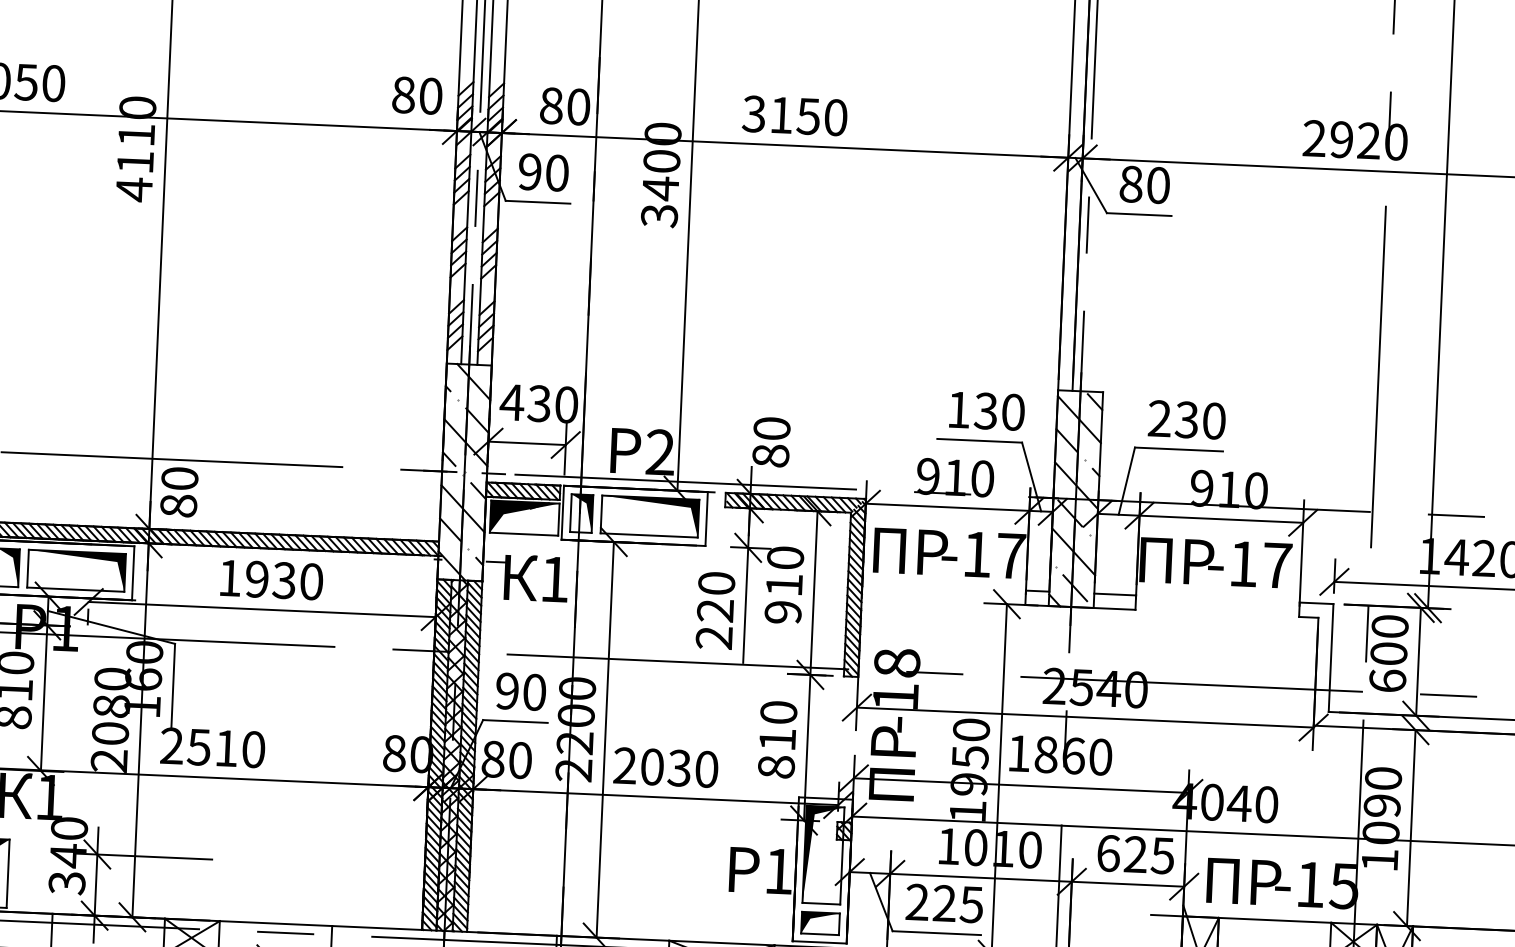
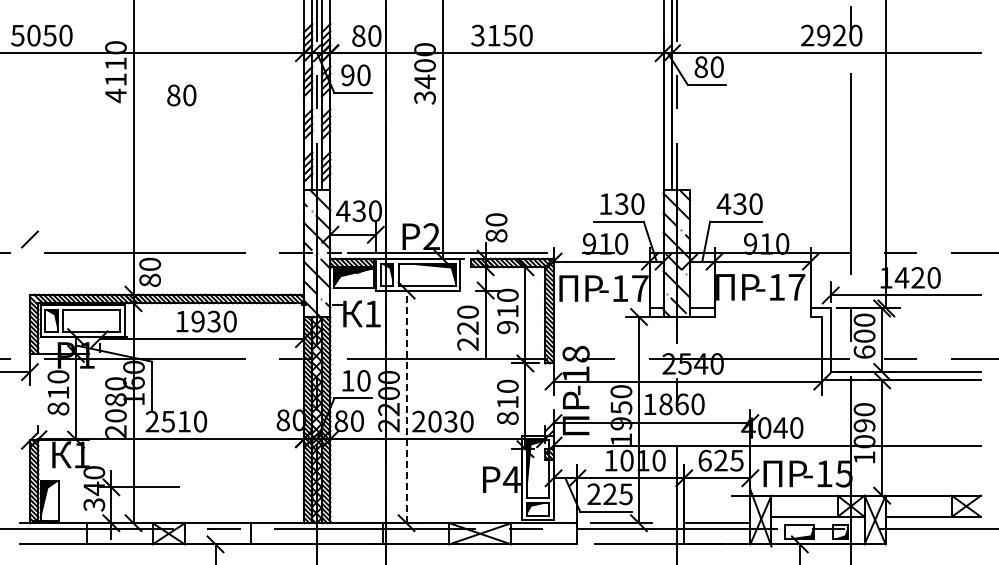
text: (416, 95) -> (181, 95), moved
text: (1158, 417) -> (723, 203), 230 -> 430
fill: (75, 571) -> (91, 321), removed
text: (506, 690) -> (347, 380), 90 -> 10
line: (605, 739) -> (406, 406), solid -> dashed
text: (778, 871) -> (511, 479), 1 -> 4

